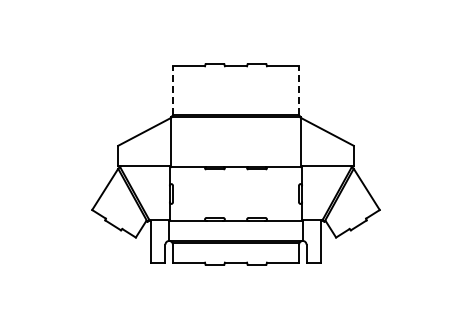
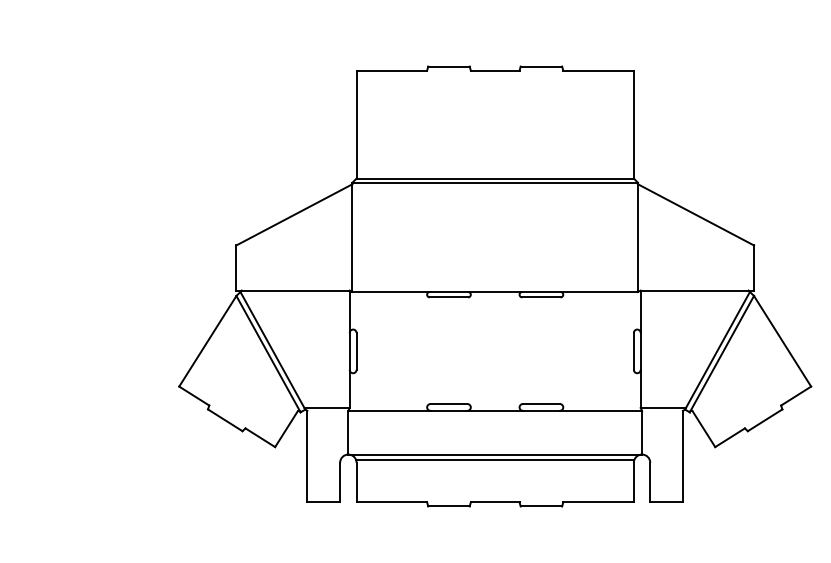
line: (172, 90) -> (355, 123), dashed -> solid
line: (299, 90) -> (634, 123), dashed -> solid

